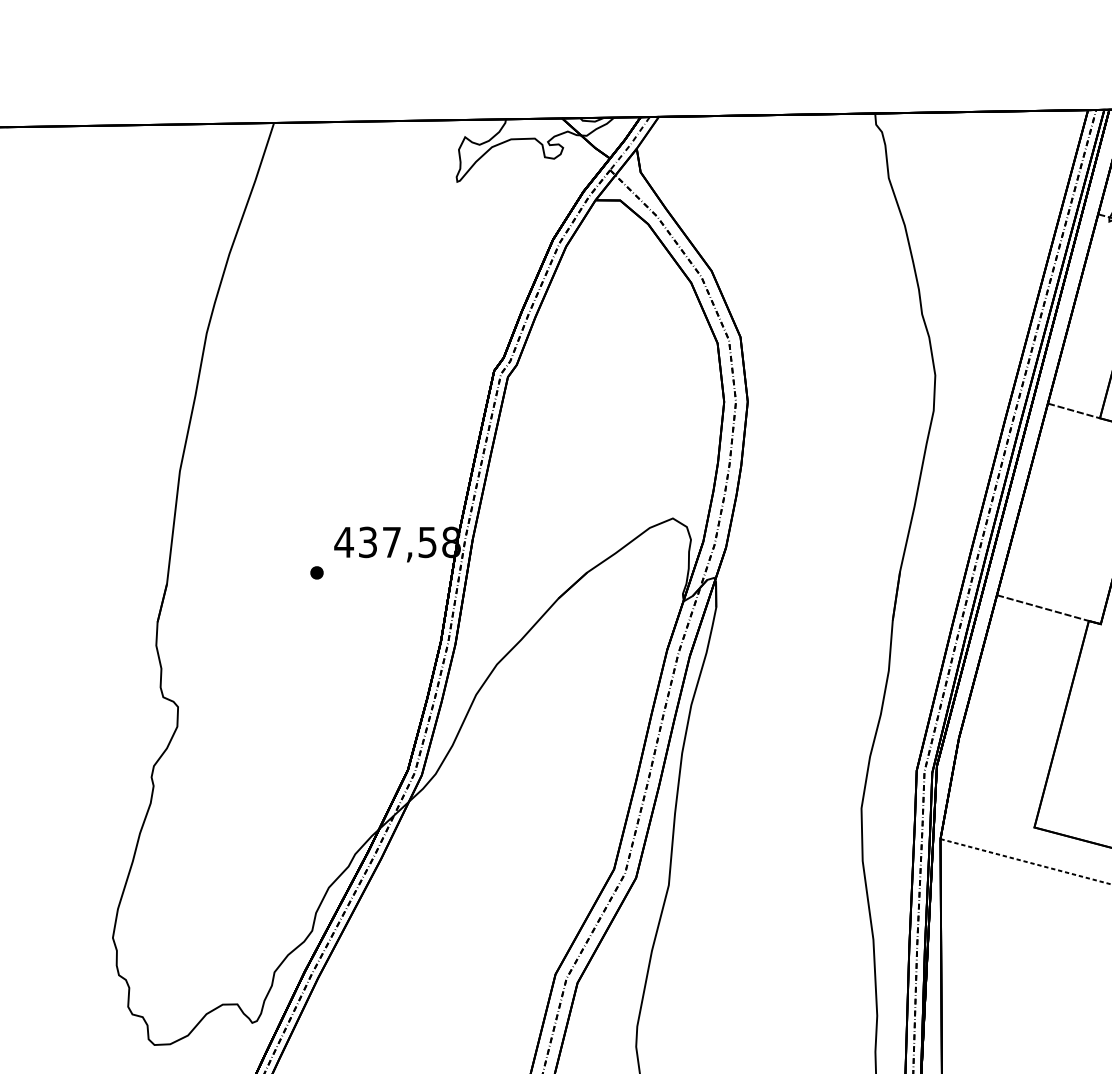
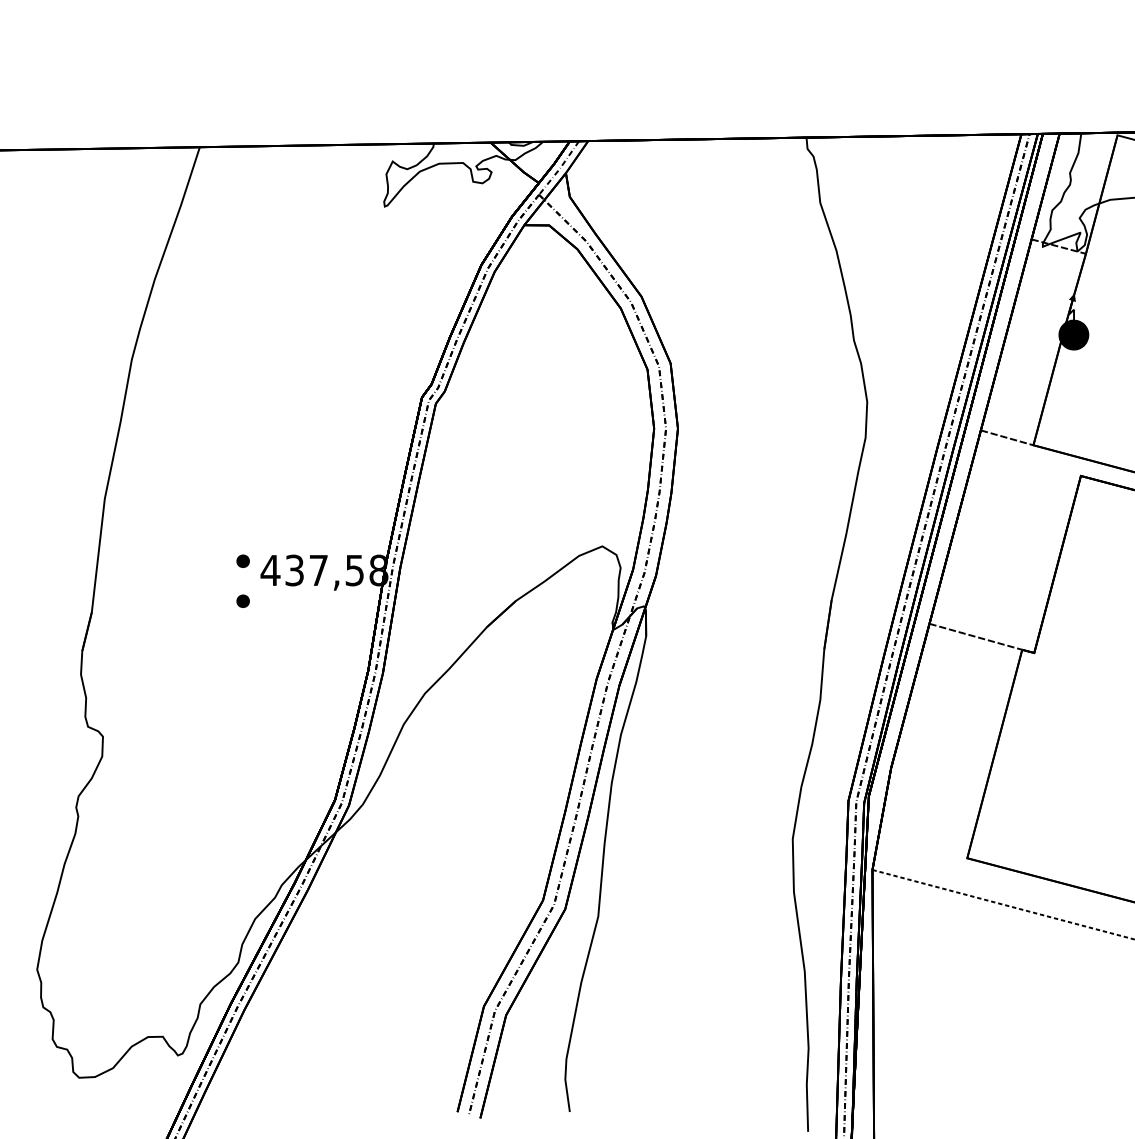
part: (316, 532) -> (242, 560), added

